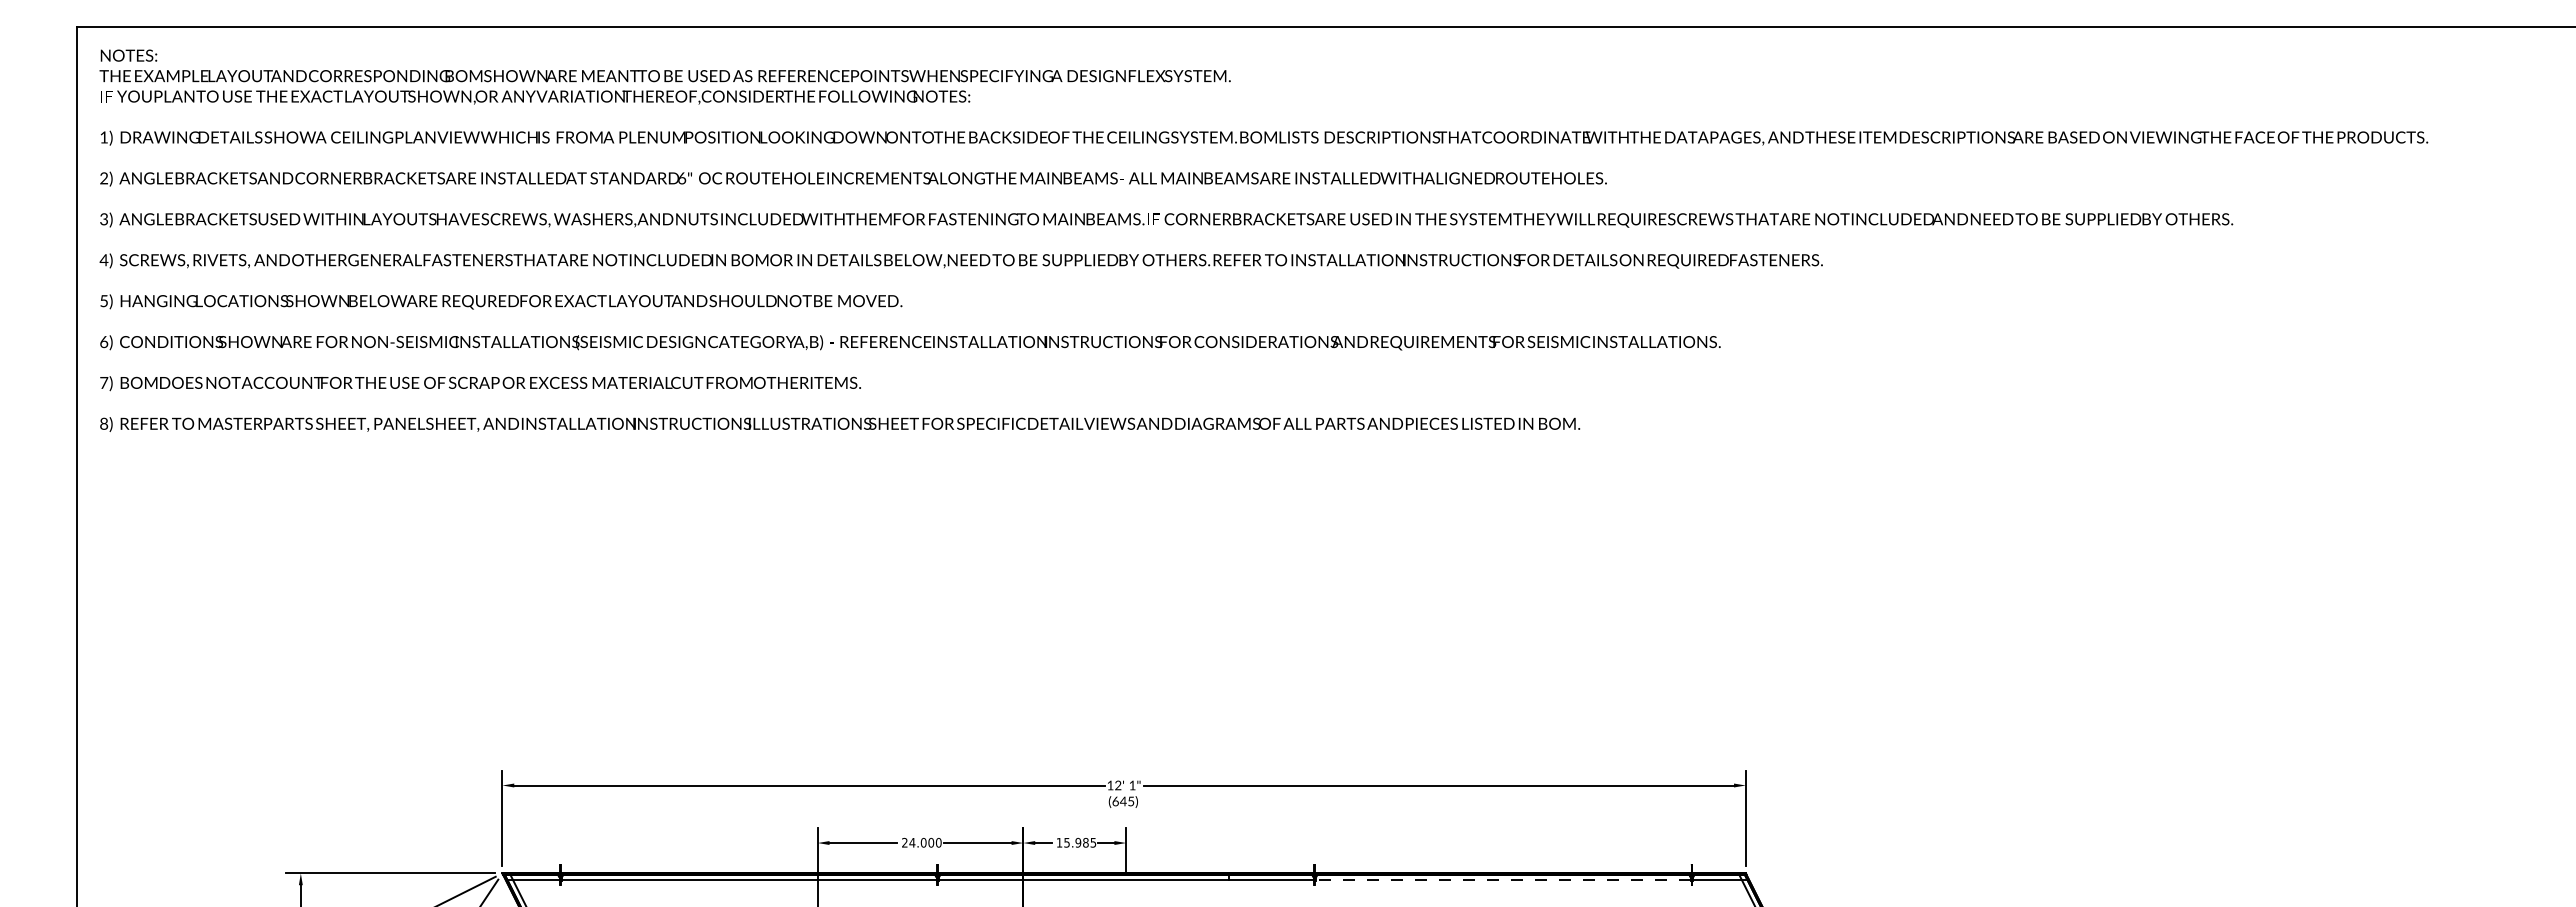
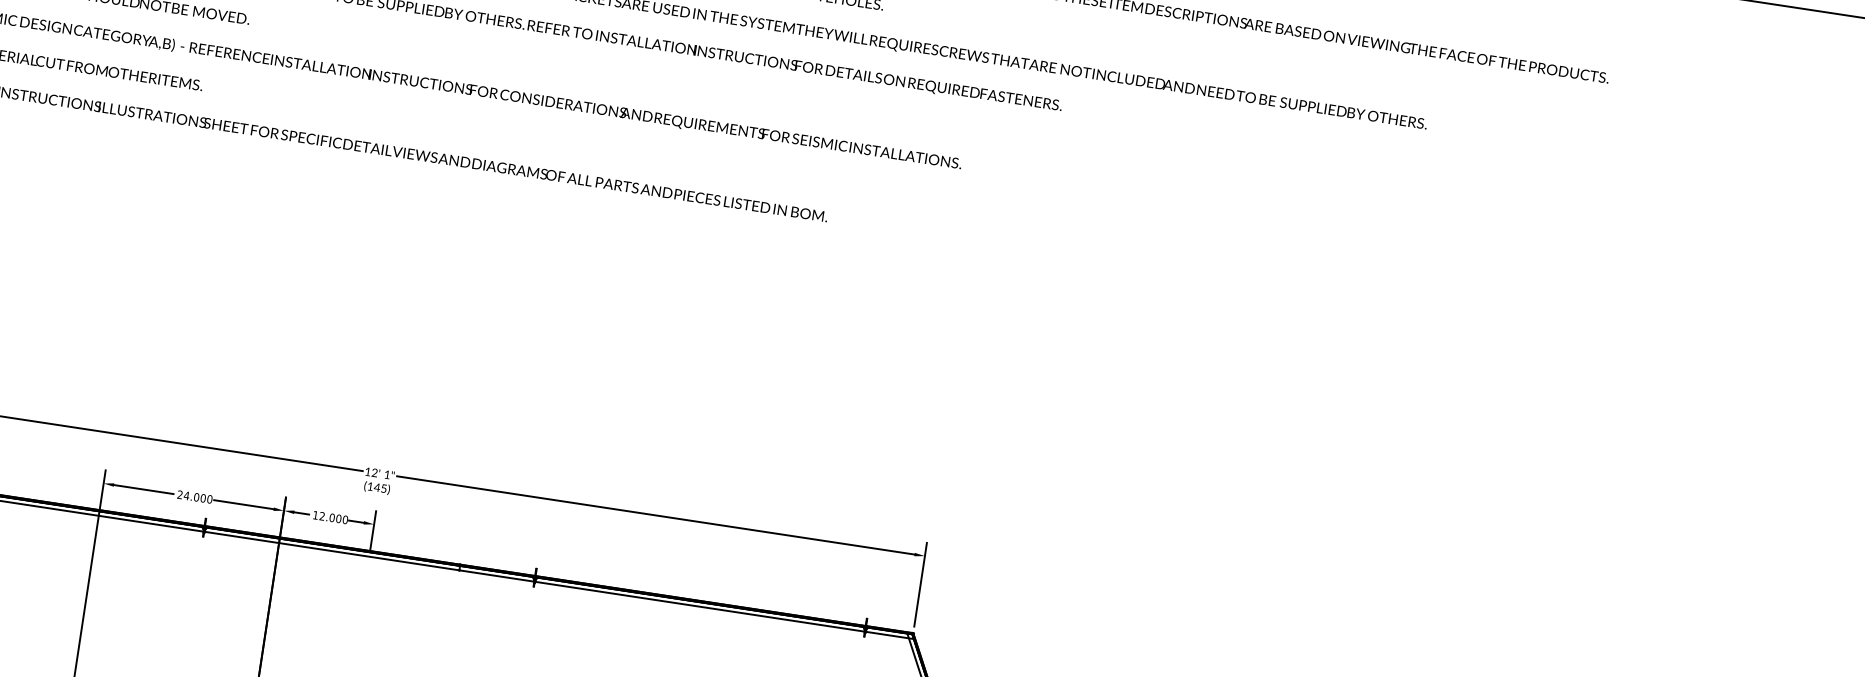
text: (1115, 801) -> (370, 486), (645) -> (145)
text: (1080, 842) -> (334, 517), 15.985 -> 12.000
line: (1503, 879) -> (700, 606), dashed -> solid

